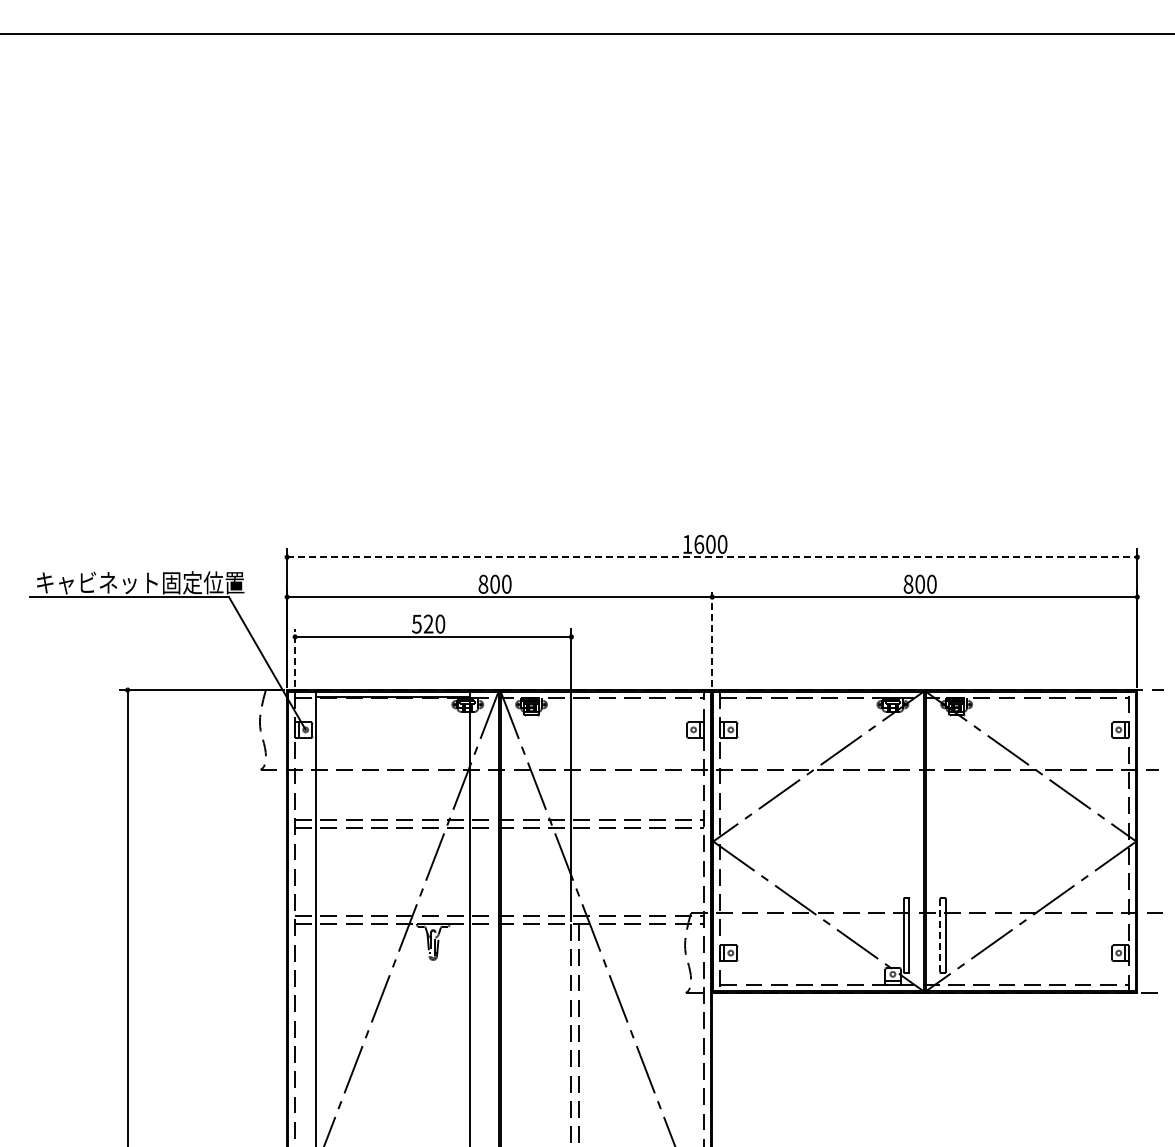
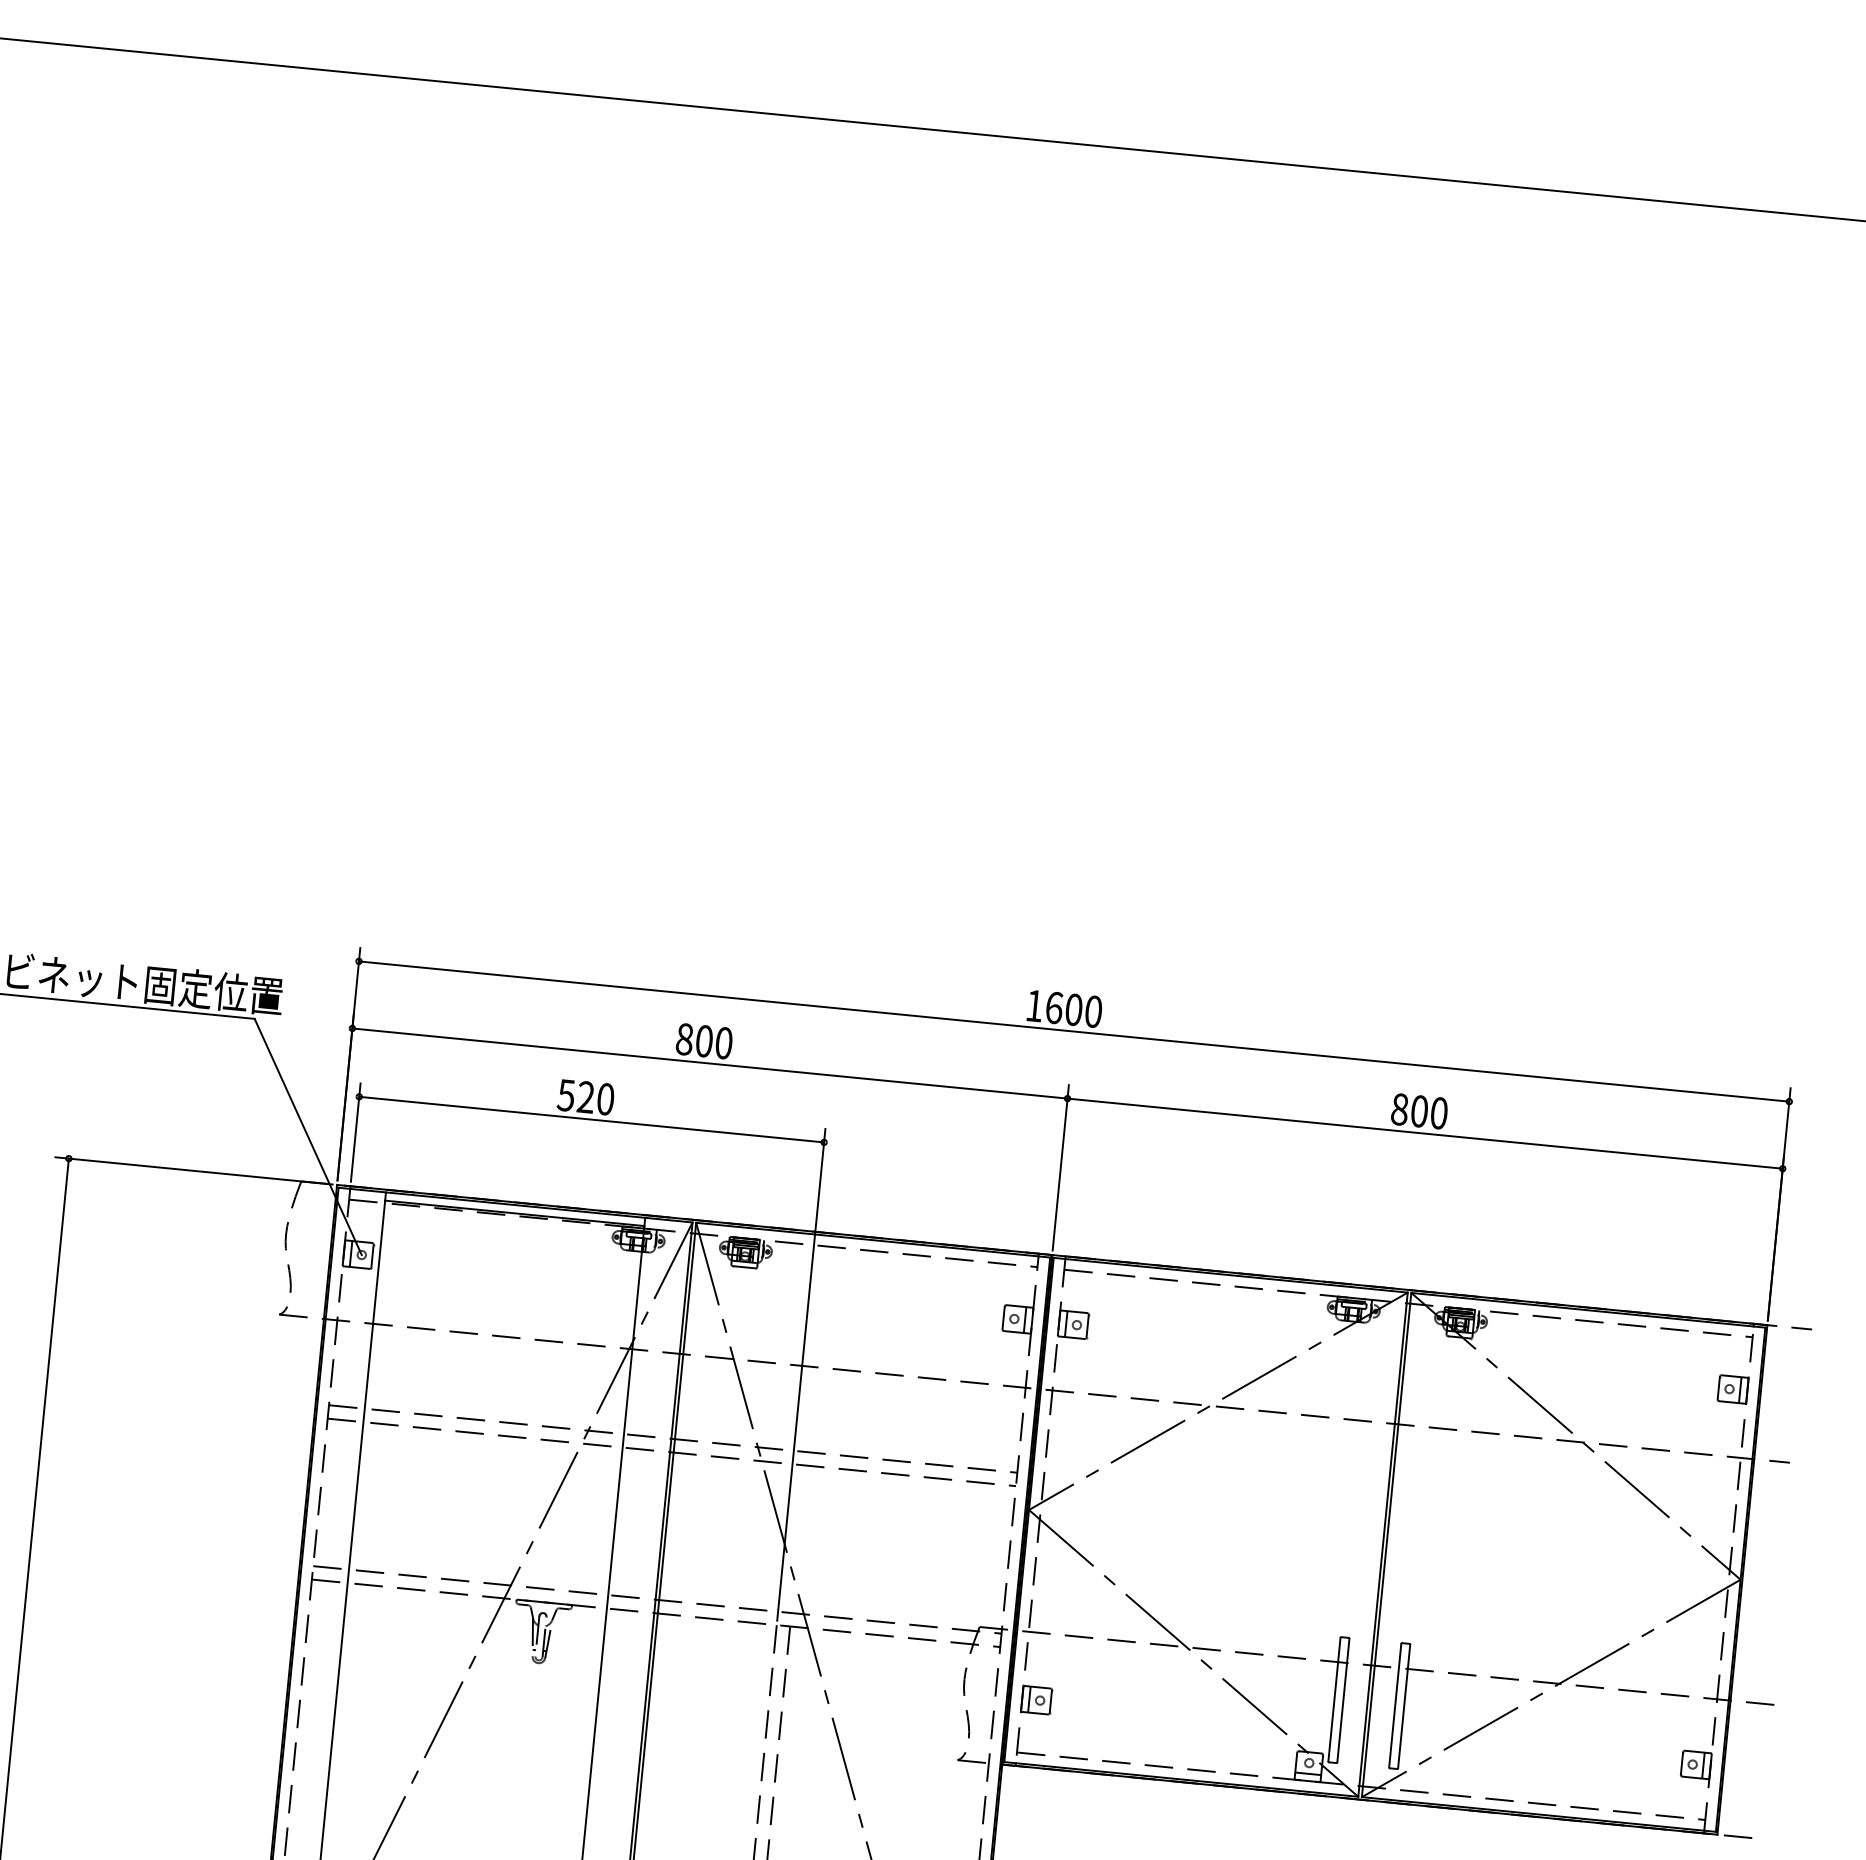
line: (712, 557) -> (1074, 1032), dashed -> solid
line: (712, 637) -> (1061, 1166), dashed -> solid
line: (295, 657) -> (356, 1131), dashed -> solid
line: (940, 935) -> (1395, 1705), dashed -> solid

